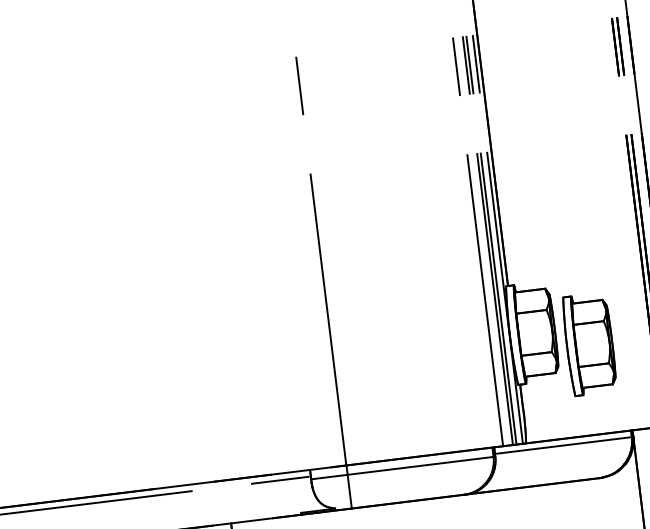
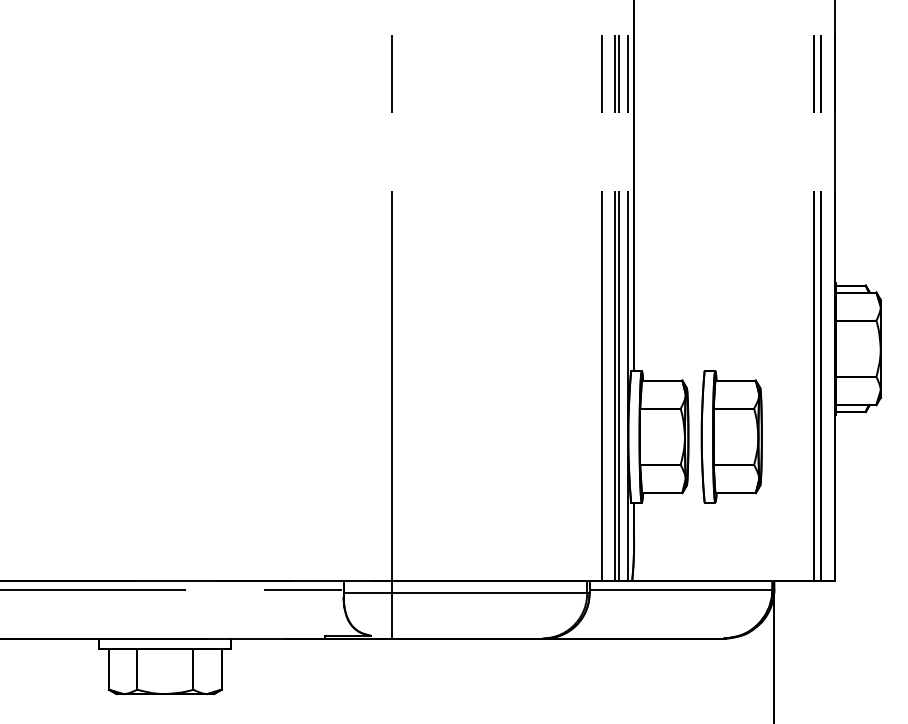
part: (589, 344) -> (731, 436), moved

